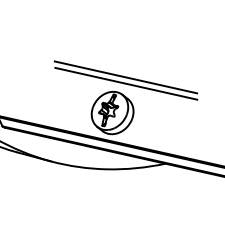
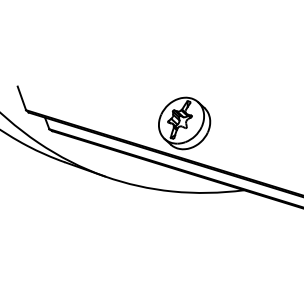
line: (126, 77) -> (204, 81), removed
line: (125, 84) -> (203, 89), removed

